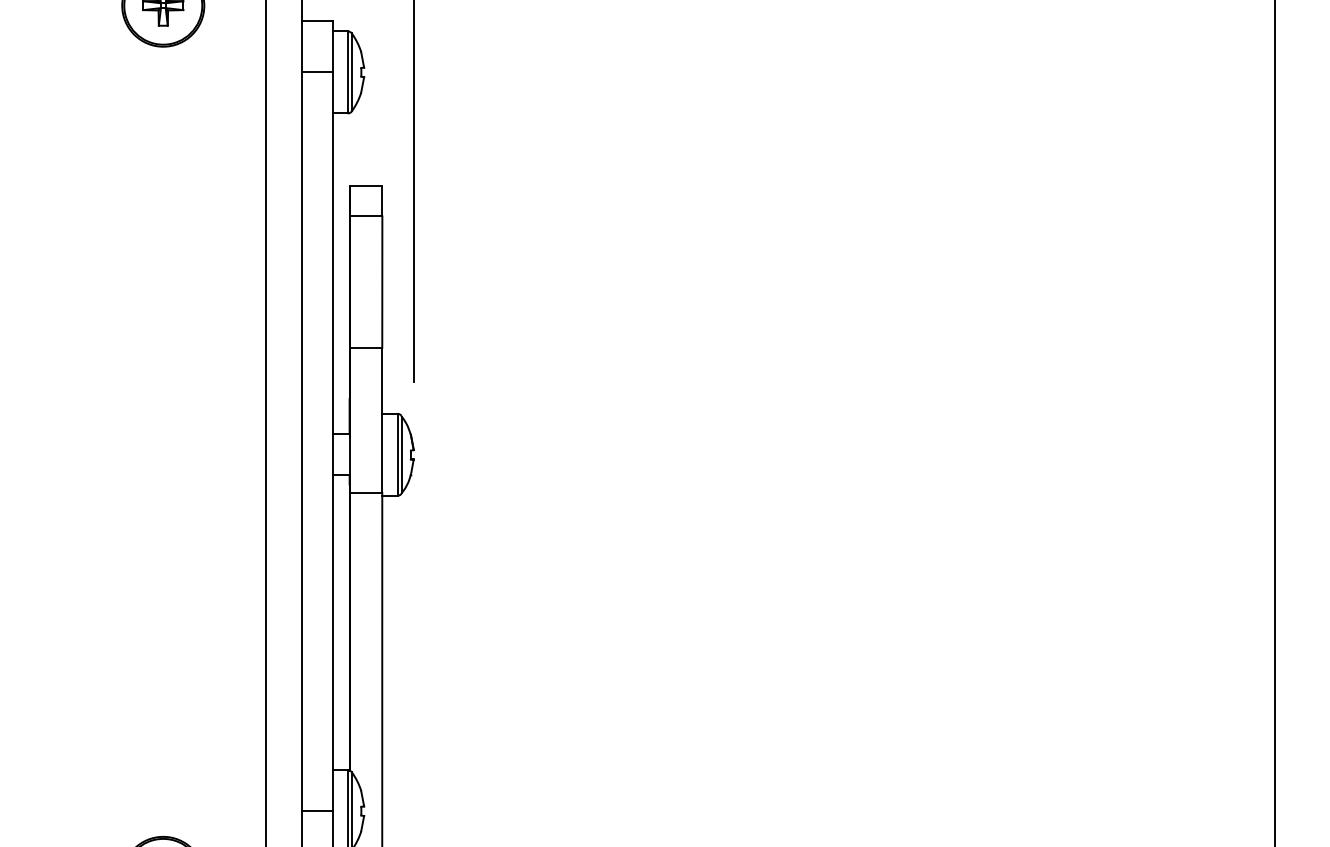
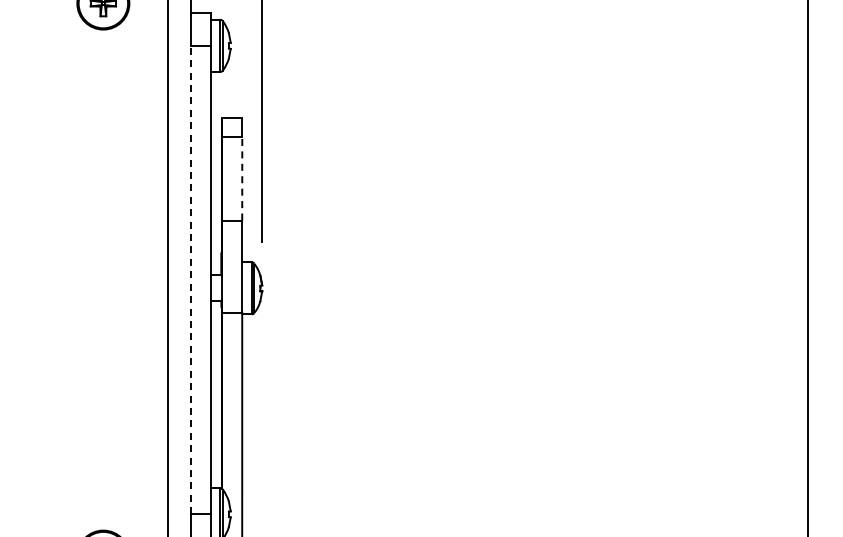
line: (382, 281) -> (242, 178), solid -> dashed
line: (302, 440) -> (191, 279), solid -> dashed

